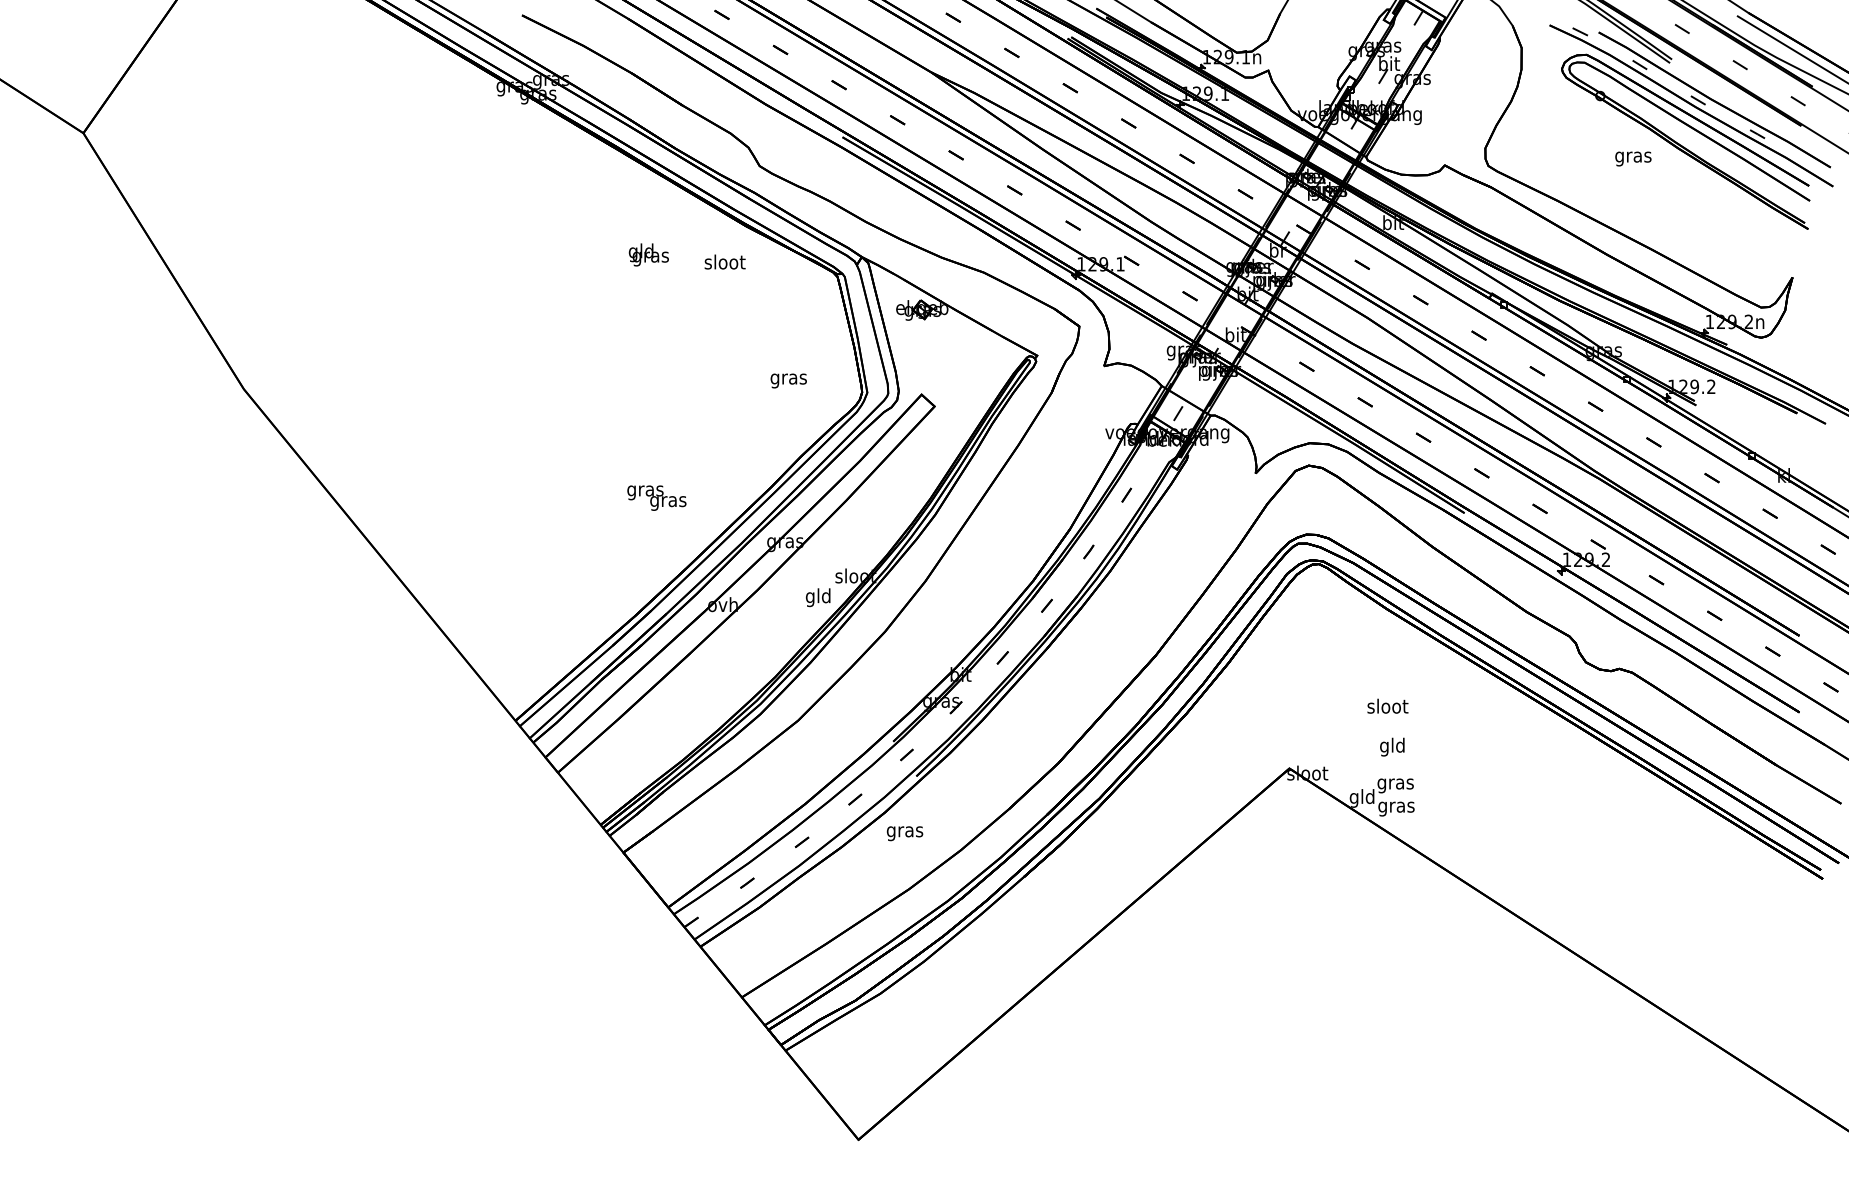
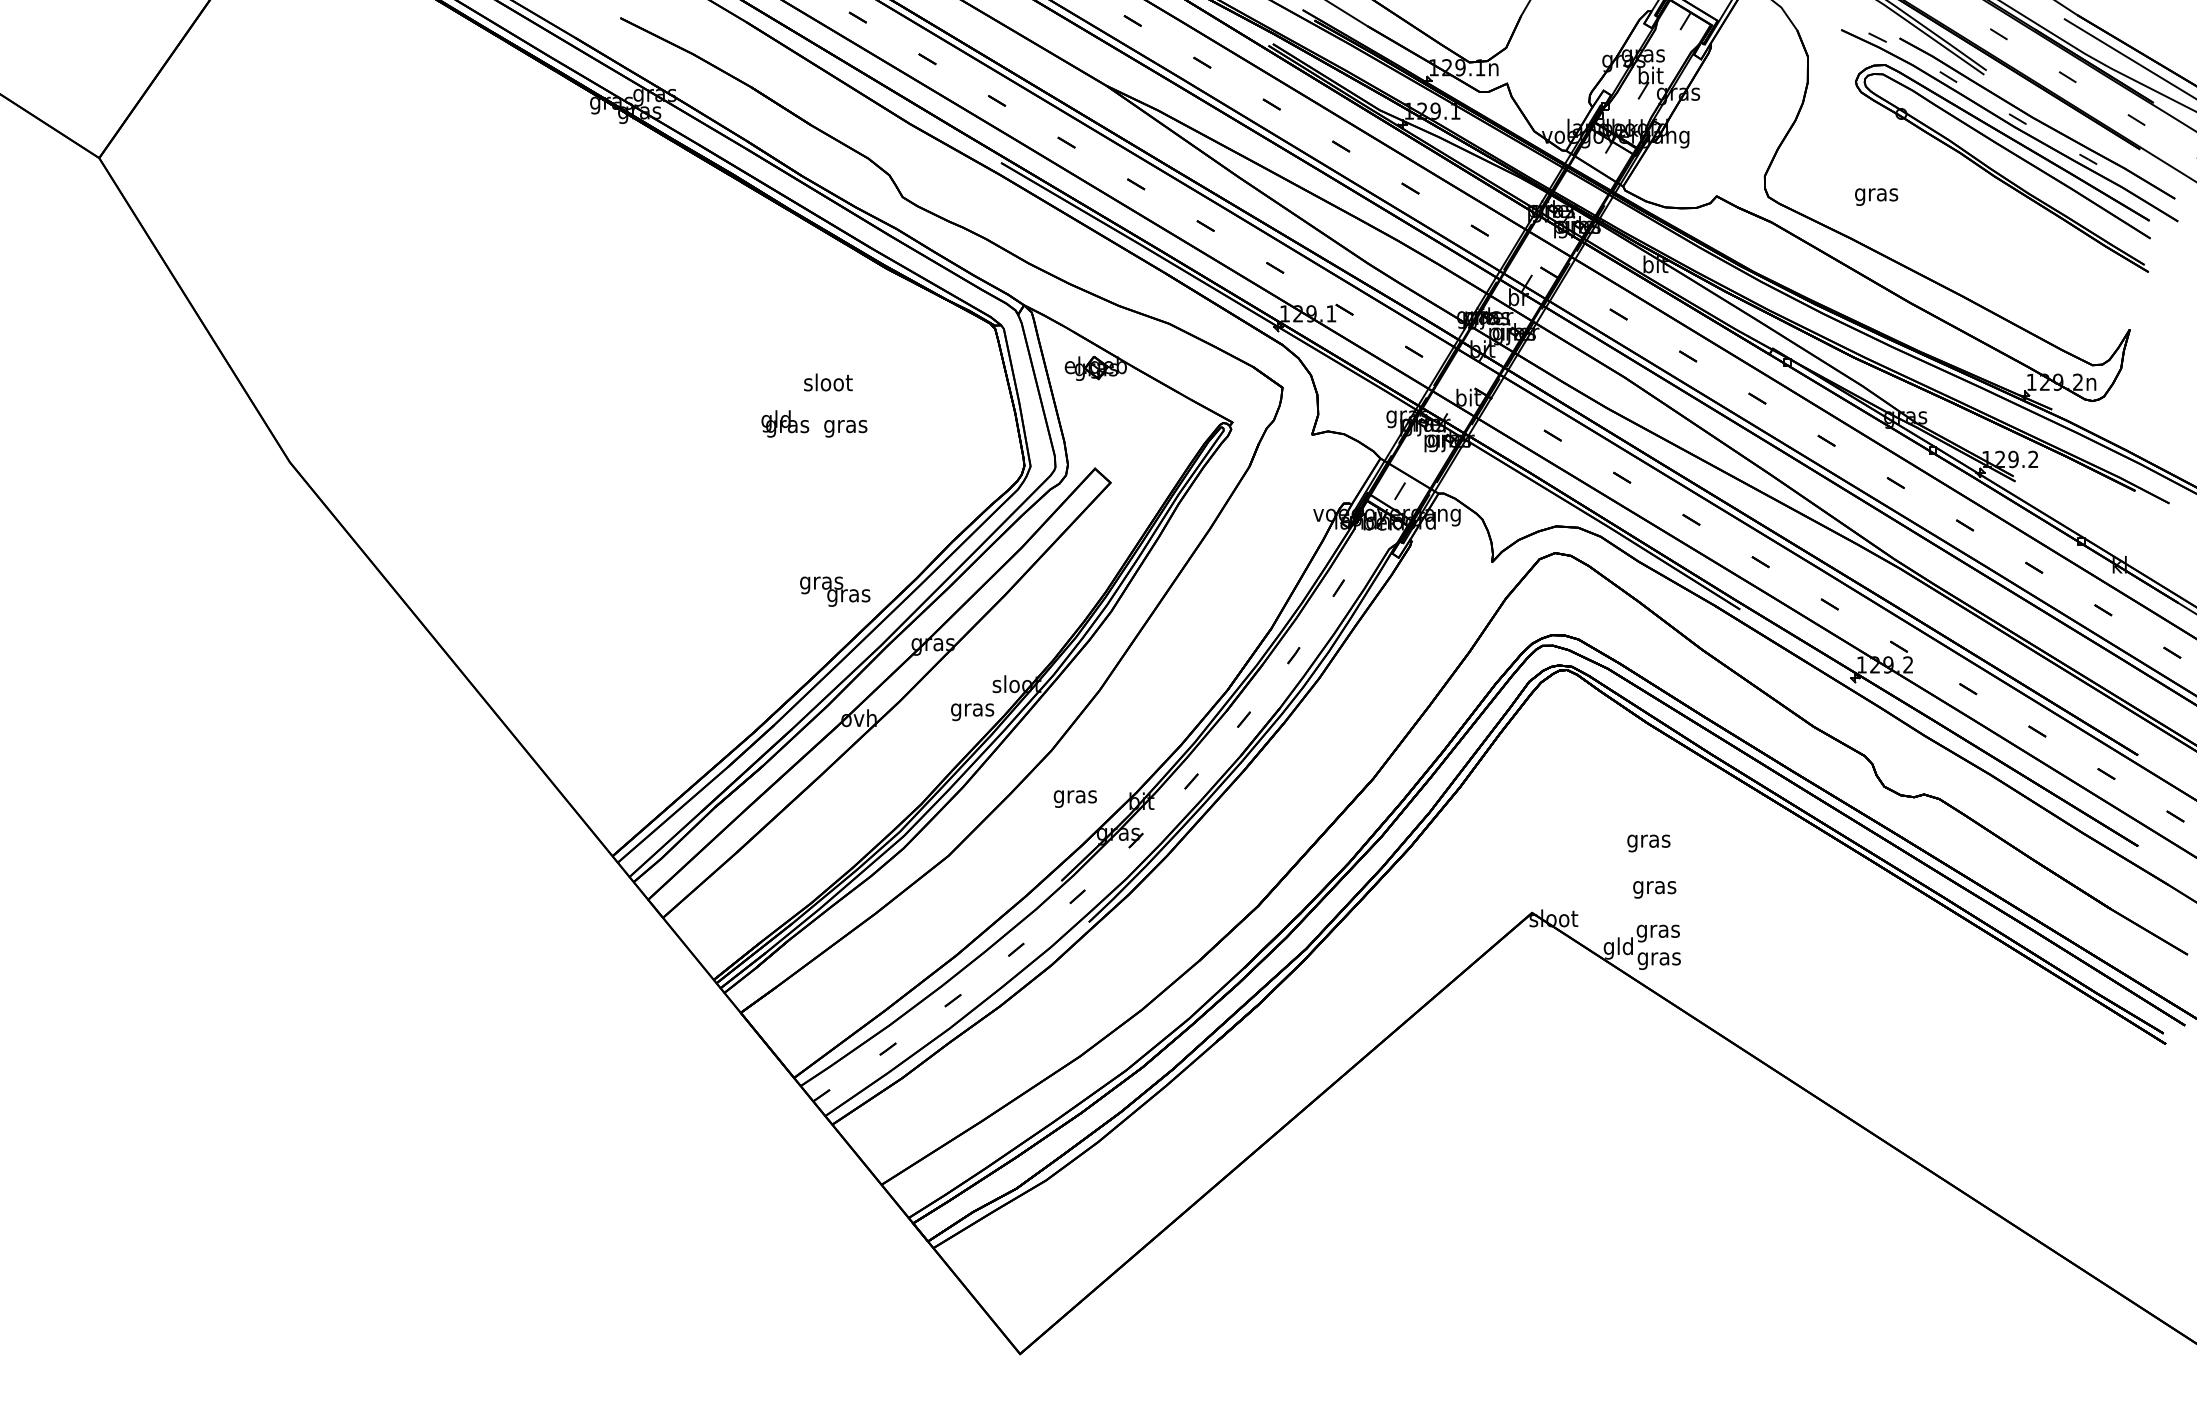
text: (1633, 158) -> (1876, 196), moved
text: (648, 254) -> (784, 423), moved
text: (724, 261) -> (827, 381), moved
text: (788, 380) -> (845, 428), moved
text: (656, 497) -> (834, 590), moved
text: (818, 597) -> (972, 709), gld -> gras
text: (1387, 707) -> (1648, 840), sloot -> gras
text: (1392, 746) -> (1654, 886), gld -> gras
text: (904, 833) -> (1074, 798), moved

